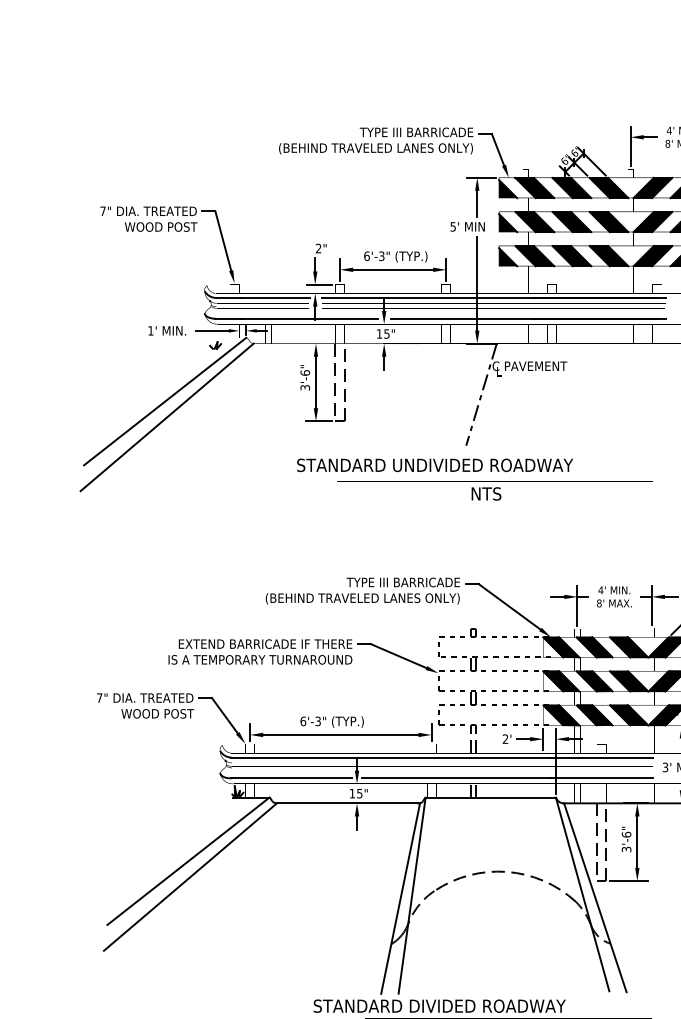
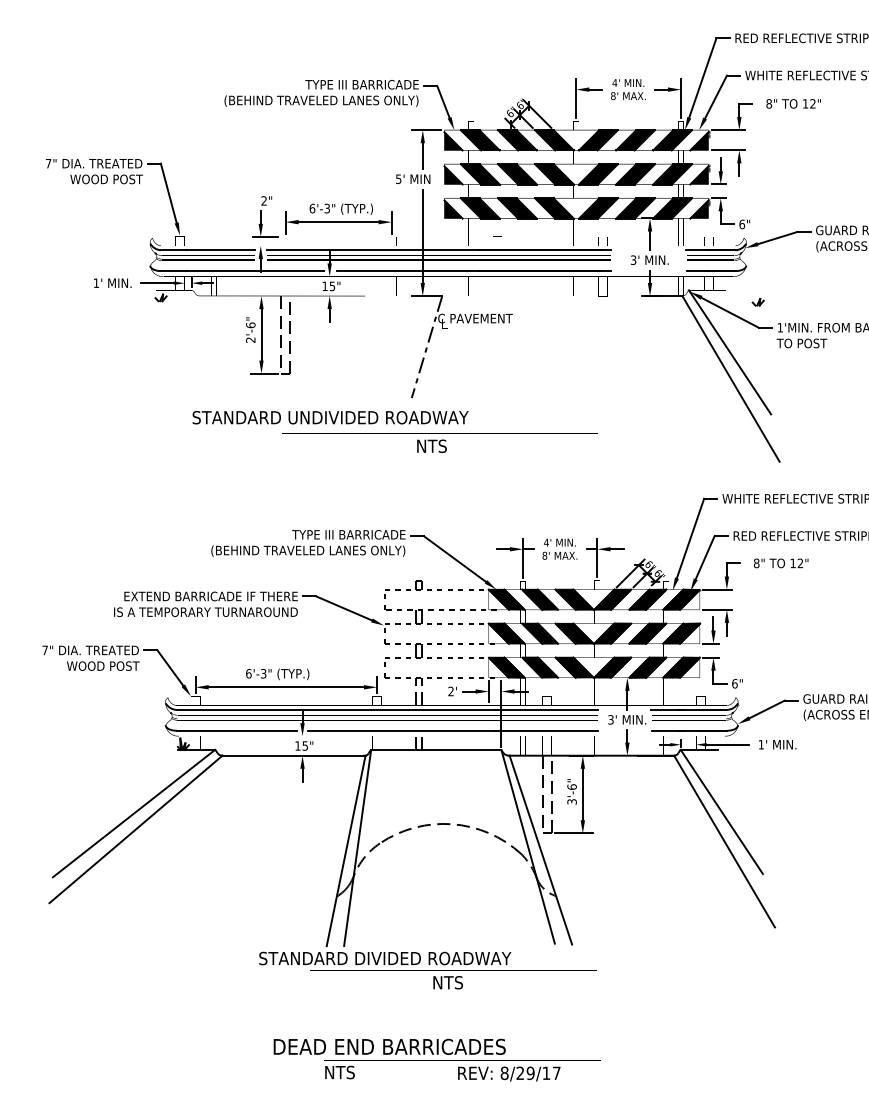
text: (304, 387) -> (250, 339), 3'-6" -> 2'-6"
line: (164, 401) -> (110, 353), removed
line: (166, 417) -> (112, 369), removed
text: (434, 465) -> (330, 417), moved

